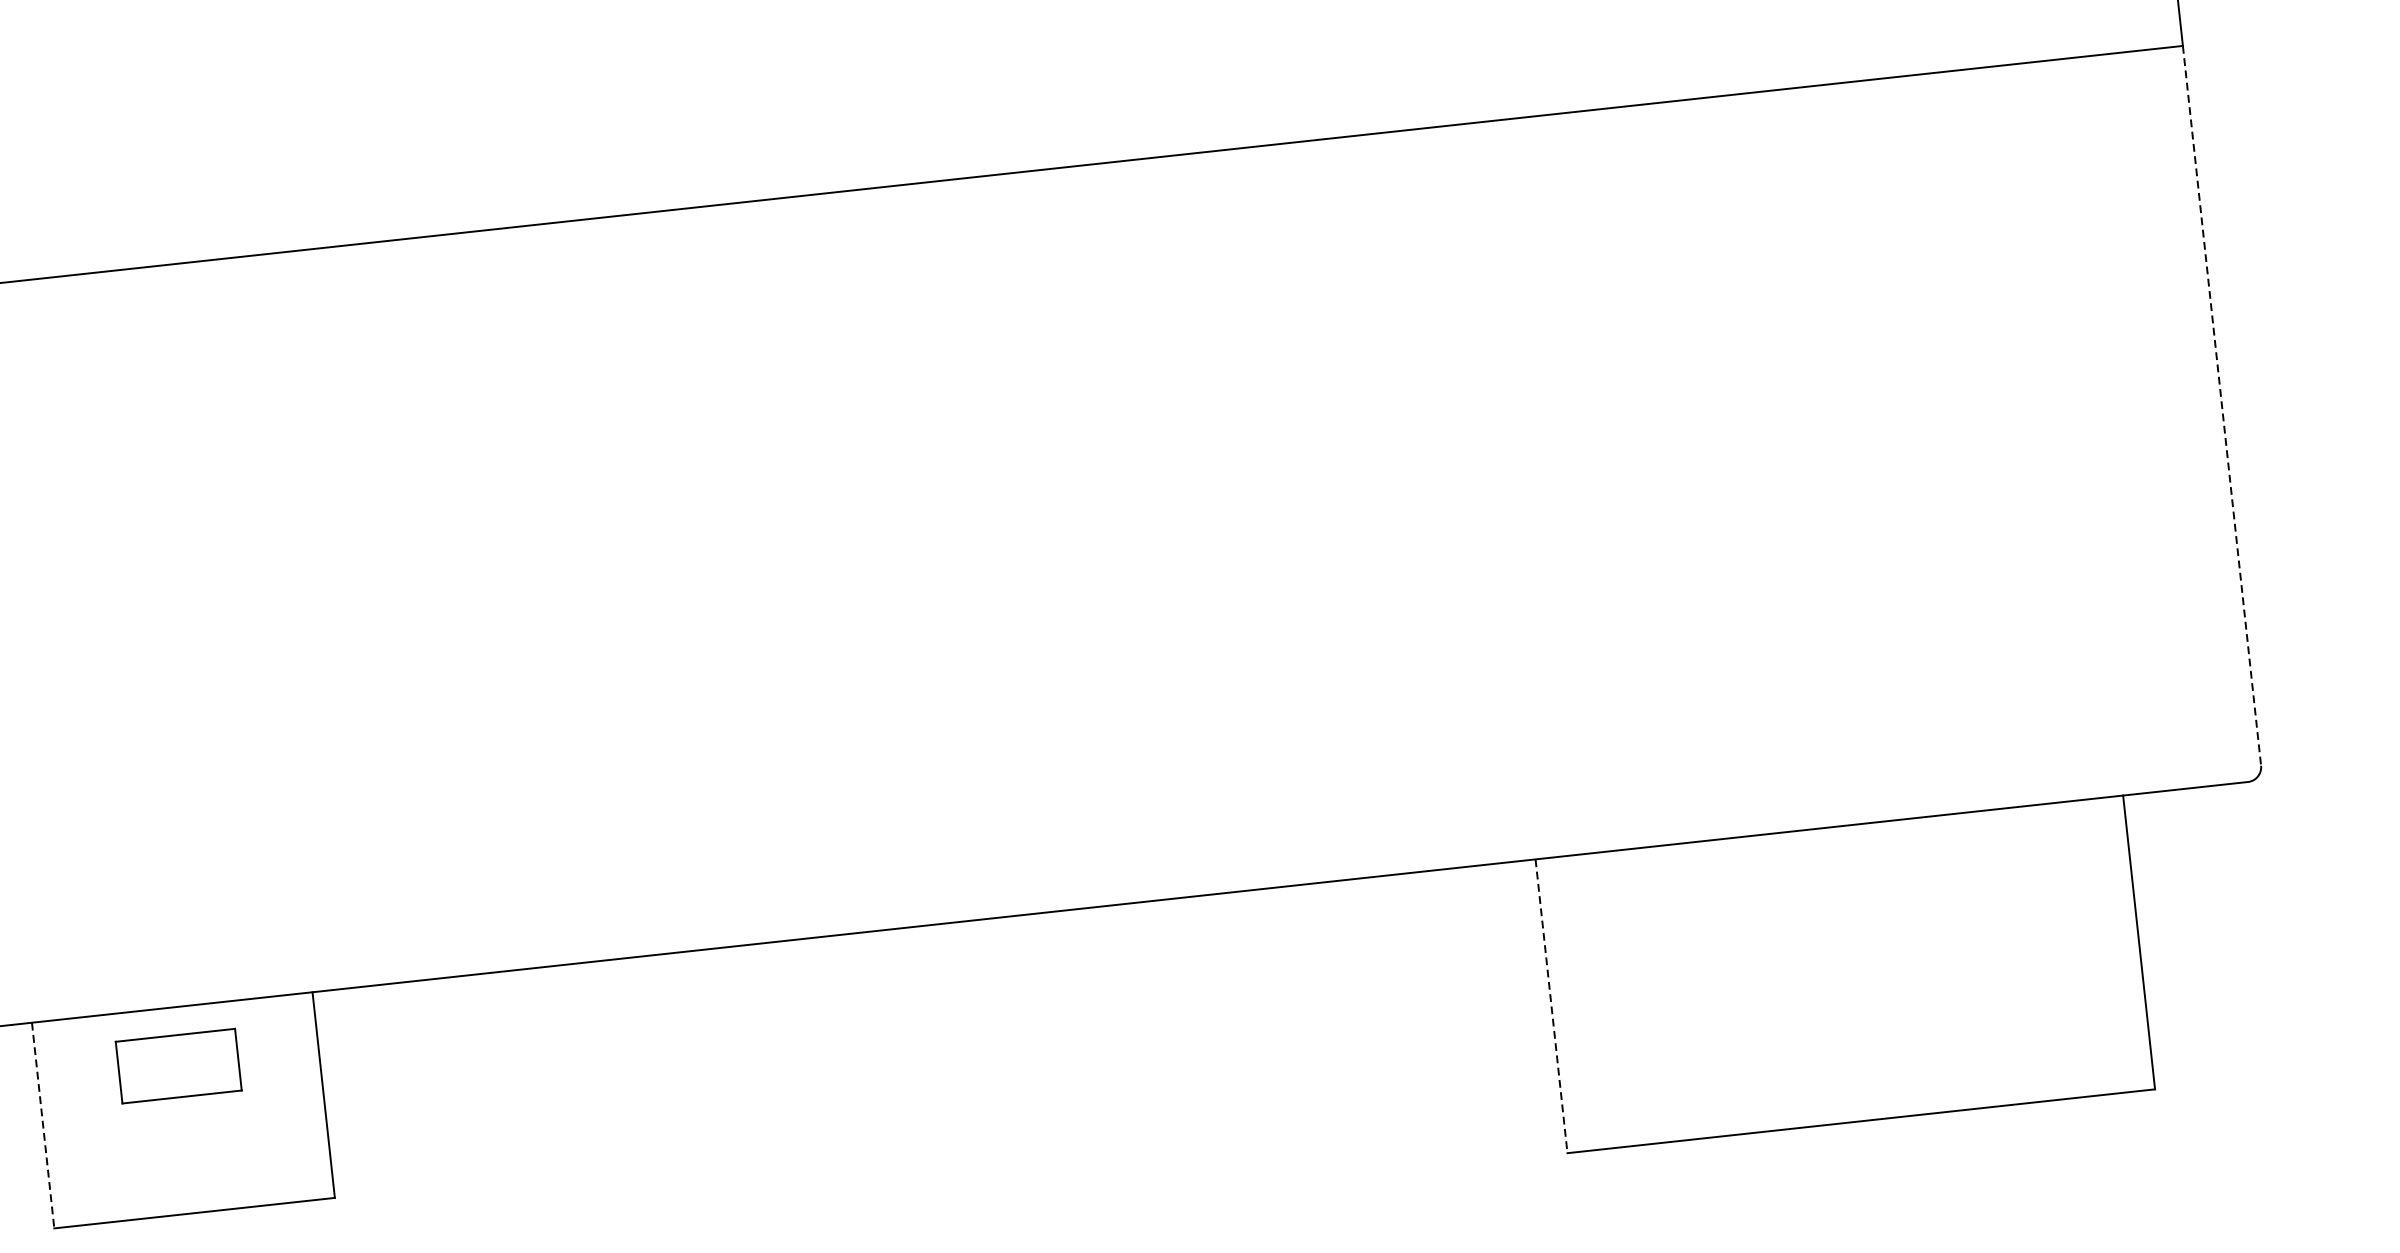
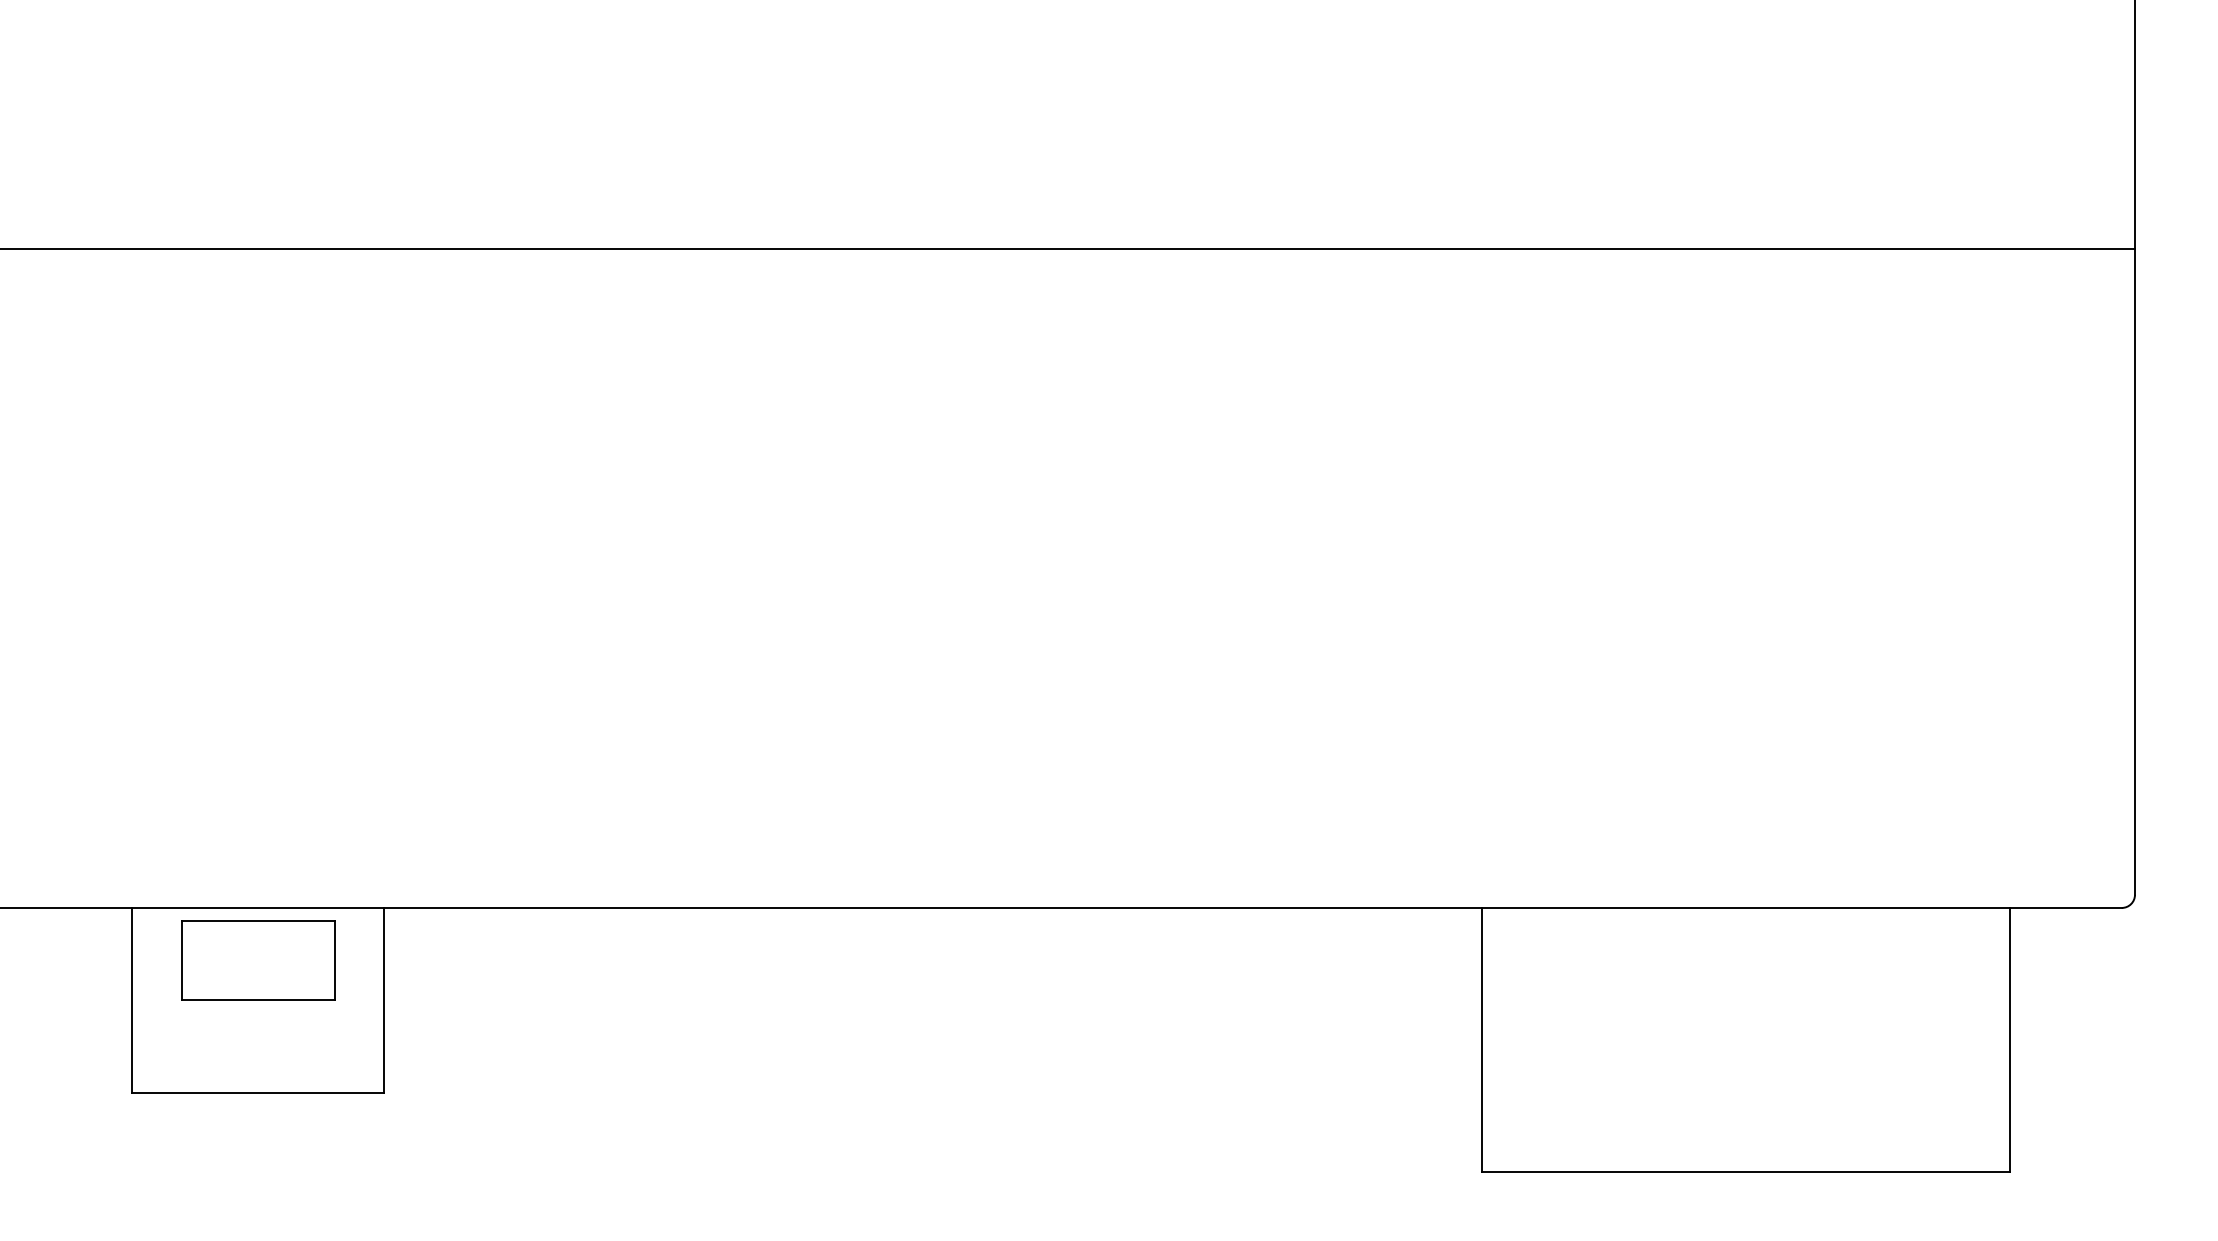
line: (2222, 406) -> (2135, 572), dashed -> solid
line: (1551, 1005) -> (1482, 1039), dashed -> solid
part: (178, 1066) -> (258, 960), size x1.43
line: (43, 1125) -> (132, 1000), dashed -> solid

